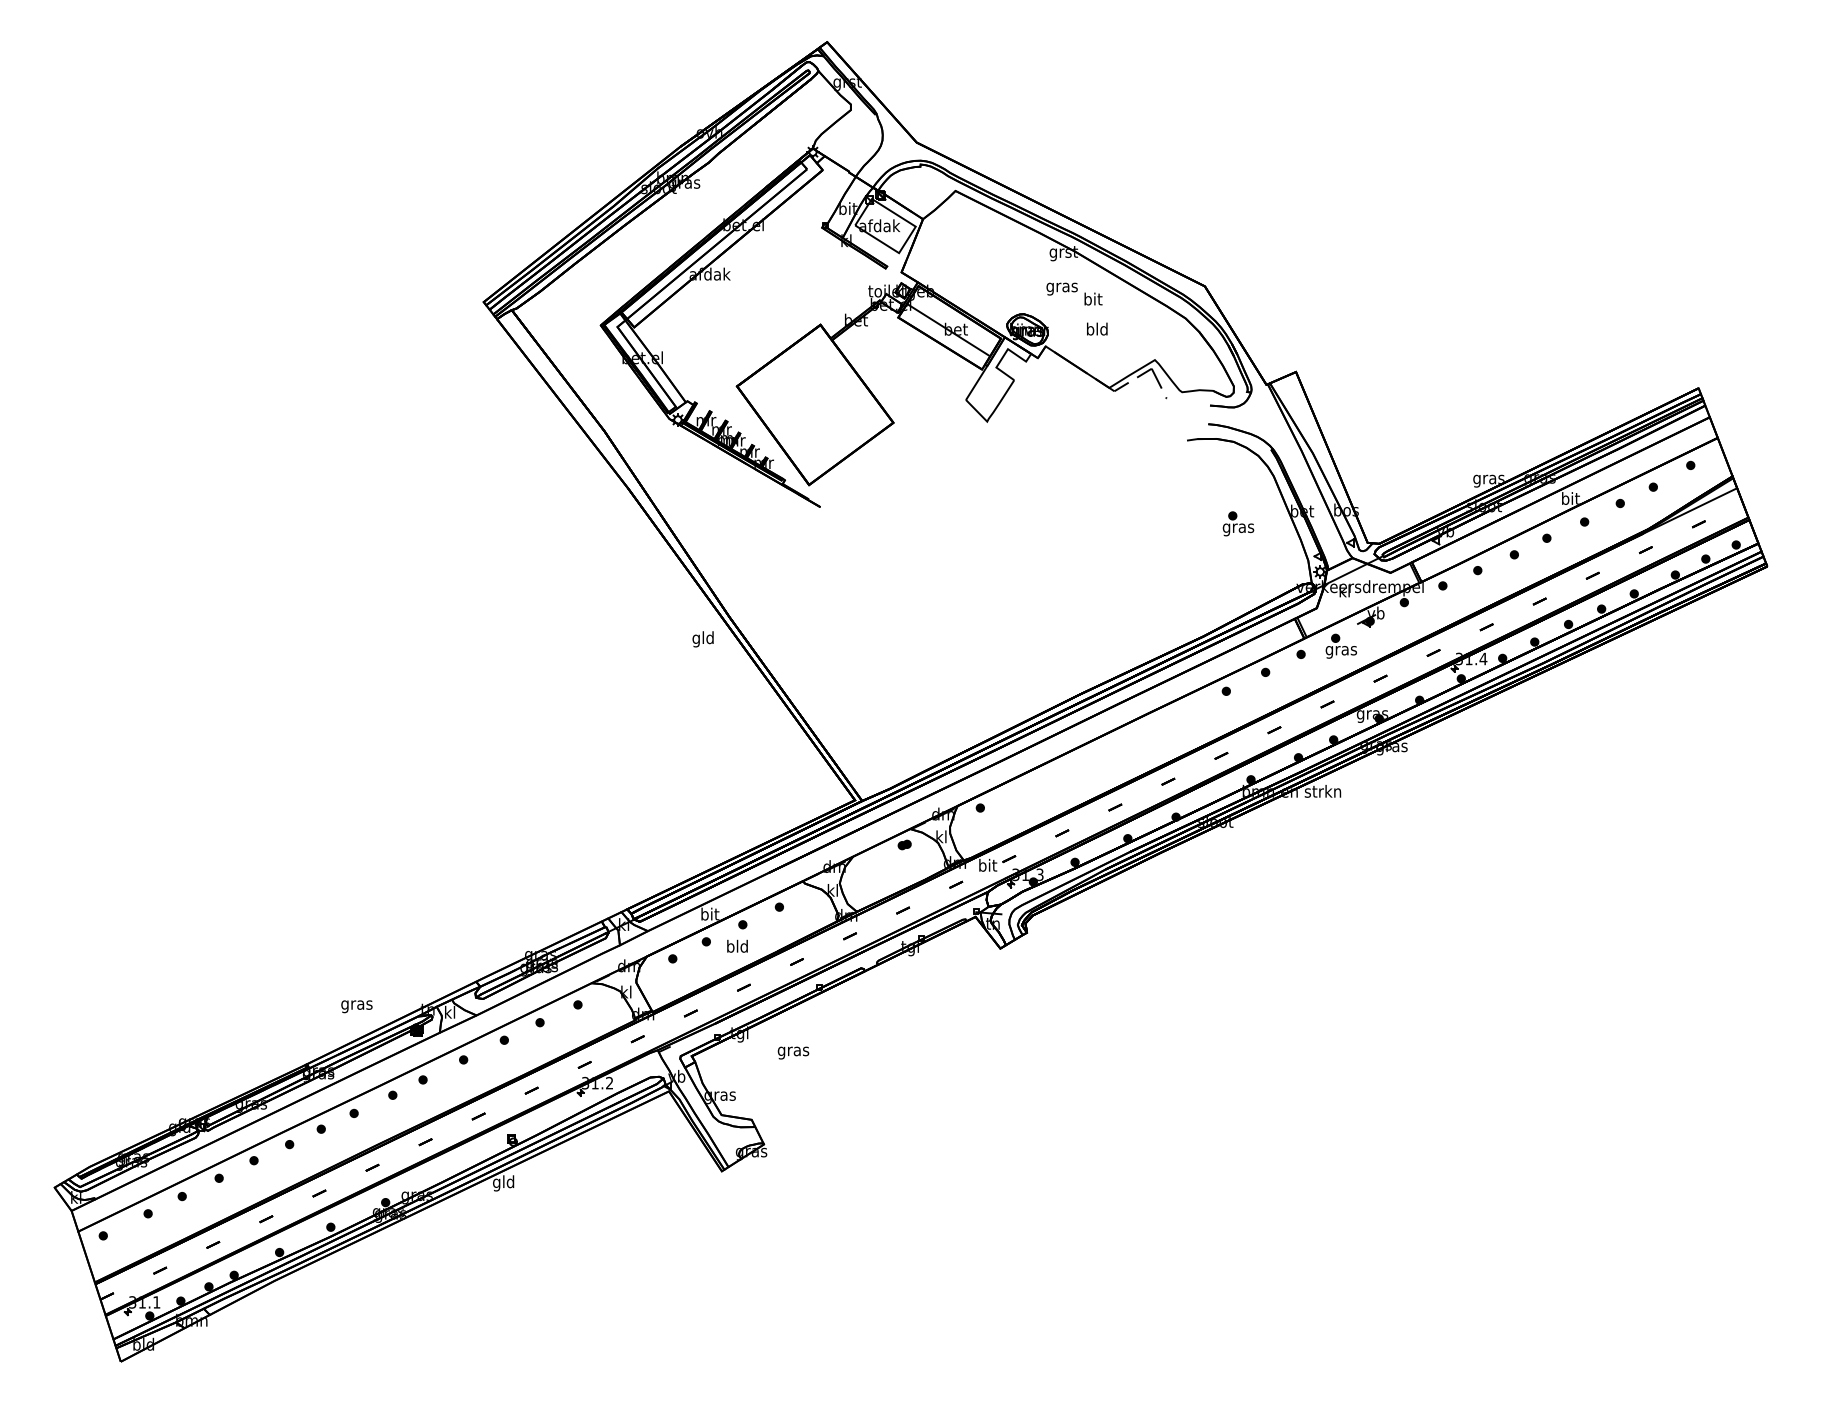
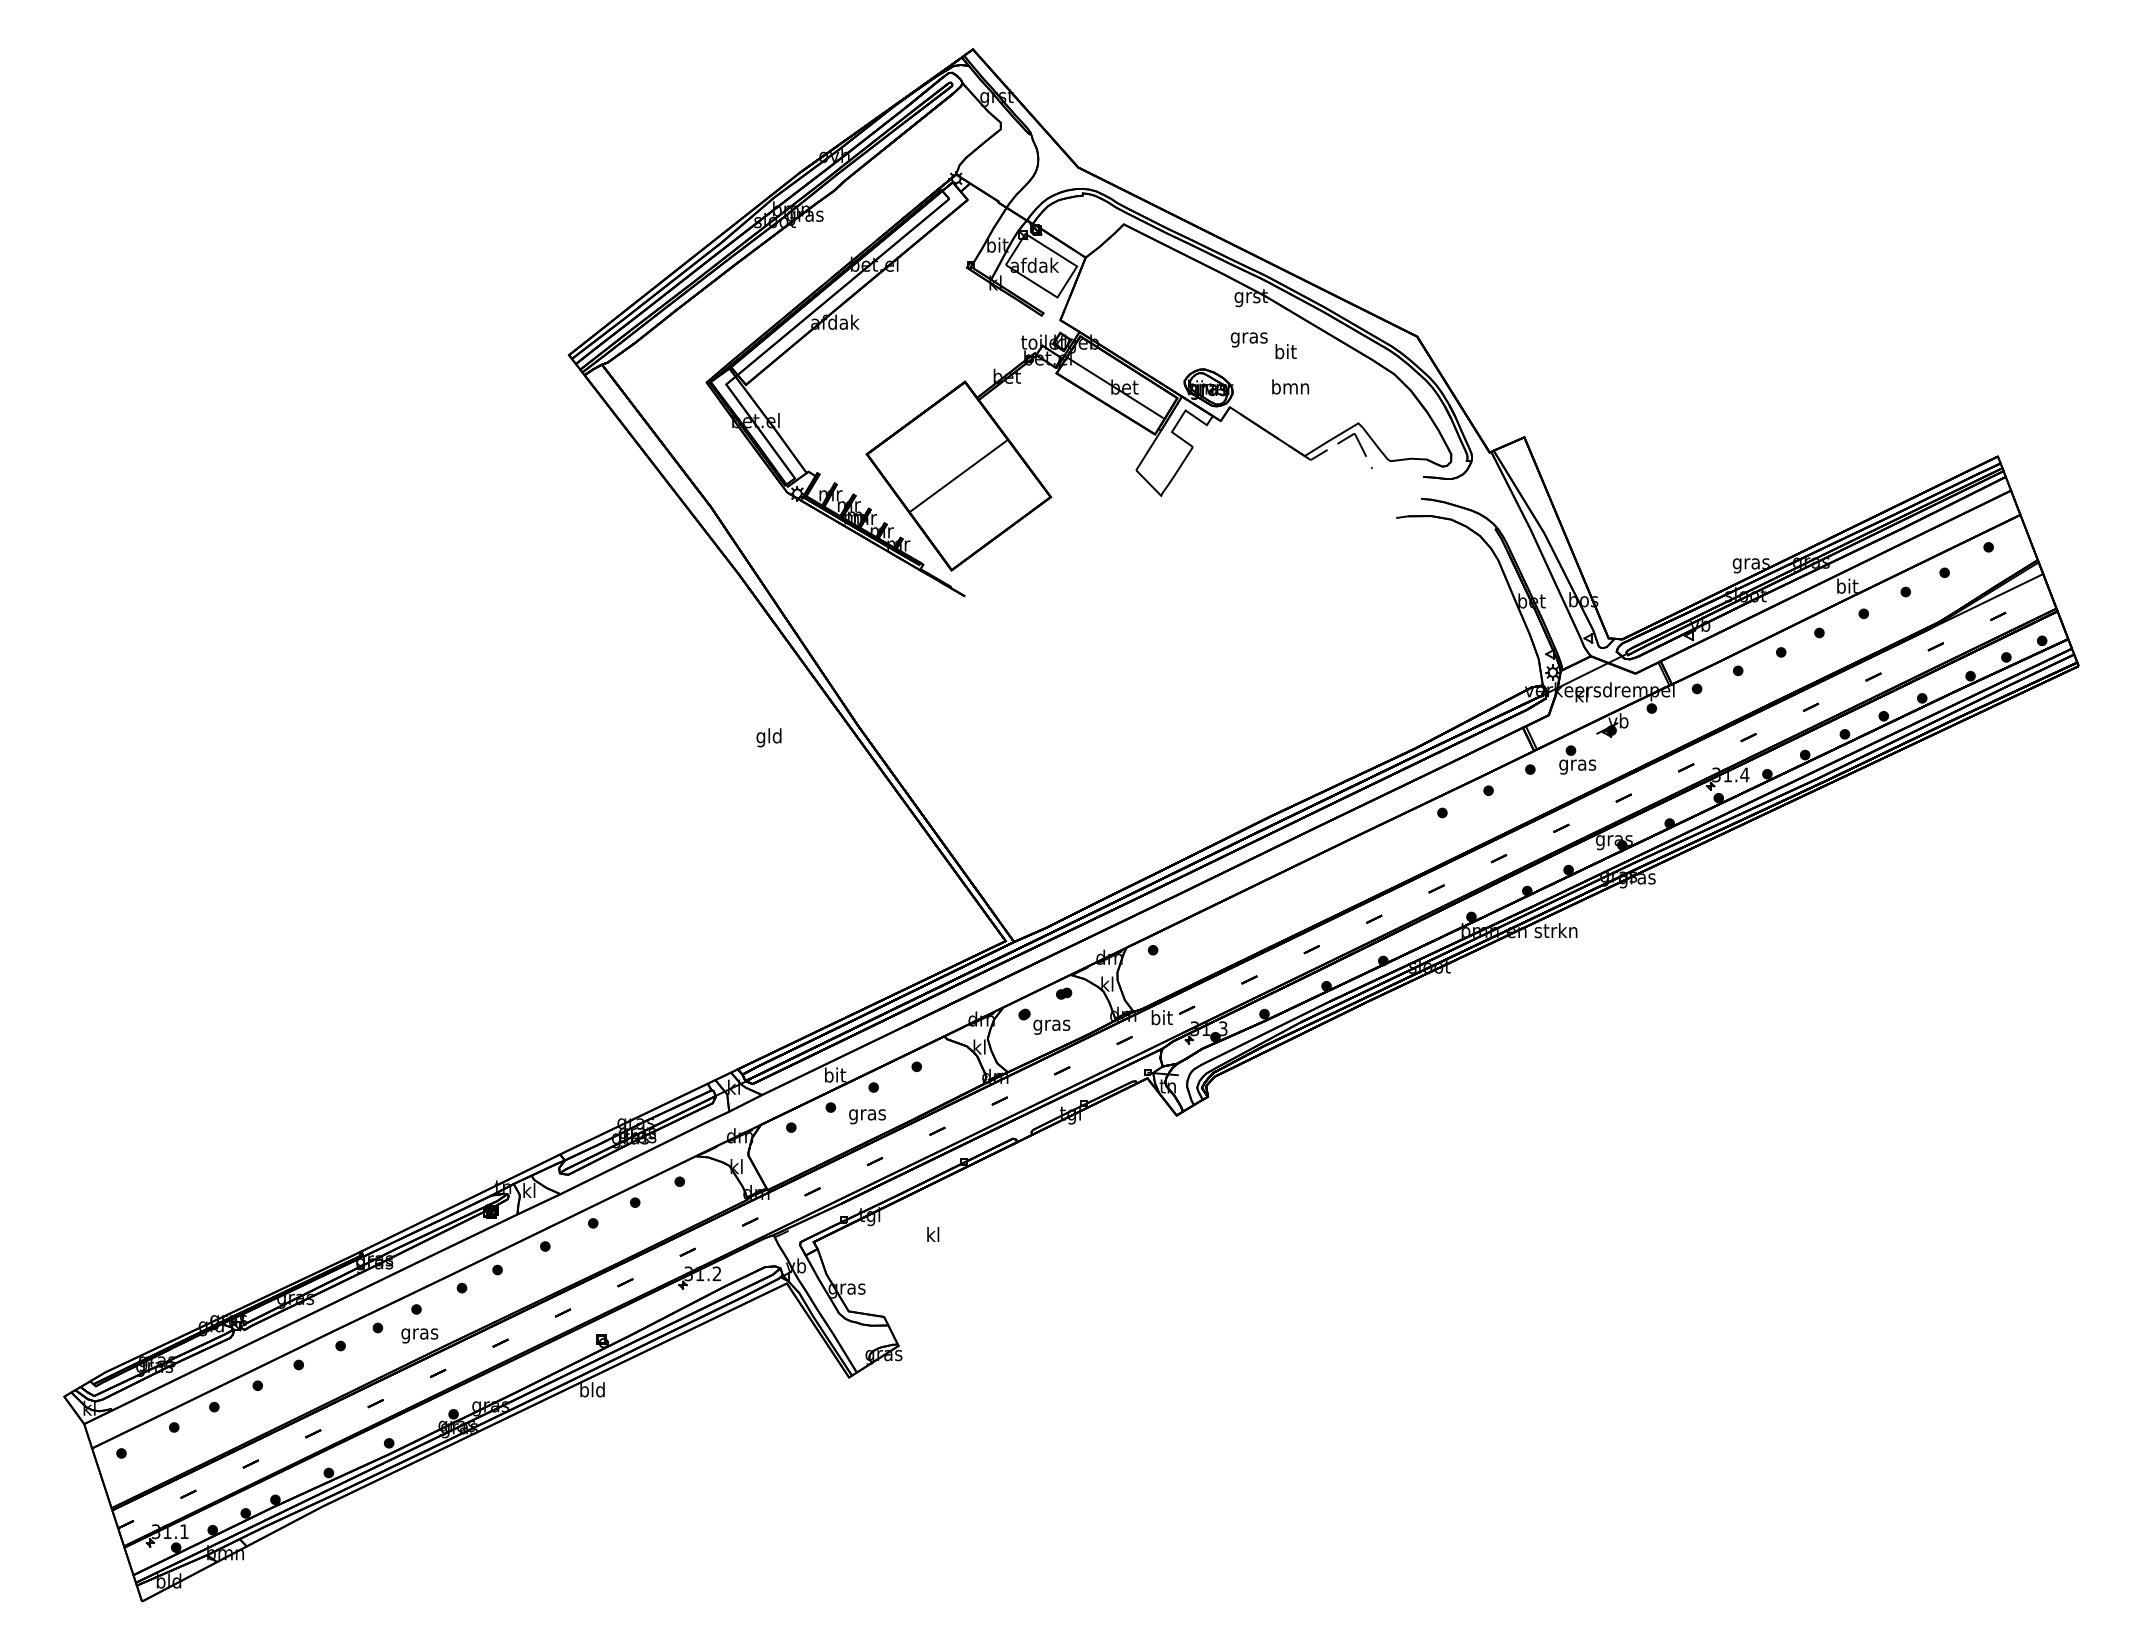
text: (1097, 328) -> (1290, 386), bld -> bmn
line: (814, 405) -> (958, 476), added
part: (1238, 523) -> (1456, 615), removed
text: (702, 639) -> (768, 737), moved
part: (888, 868) -> (1044, 1021), added
text: (737, 947) -> (867, 1114), bld -> gras
text: (356, 1006) -> (419, 1335), moved
text: (792, 1051) -> (932, 1236), gras -> kl
text: (496, 1184) -> (584, 1392), gld -> bld

